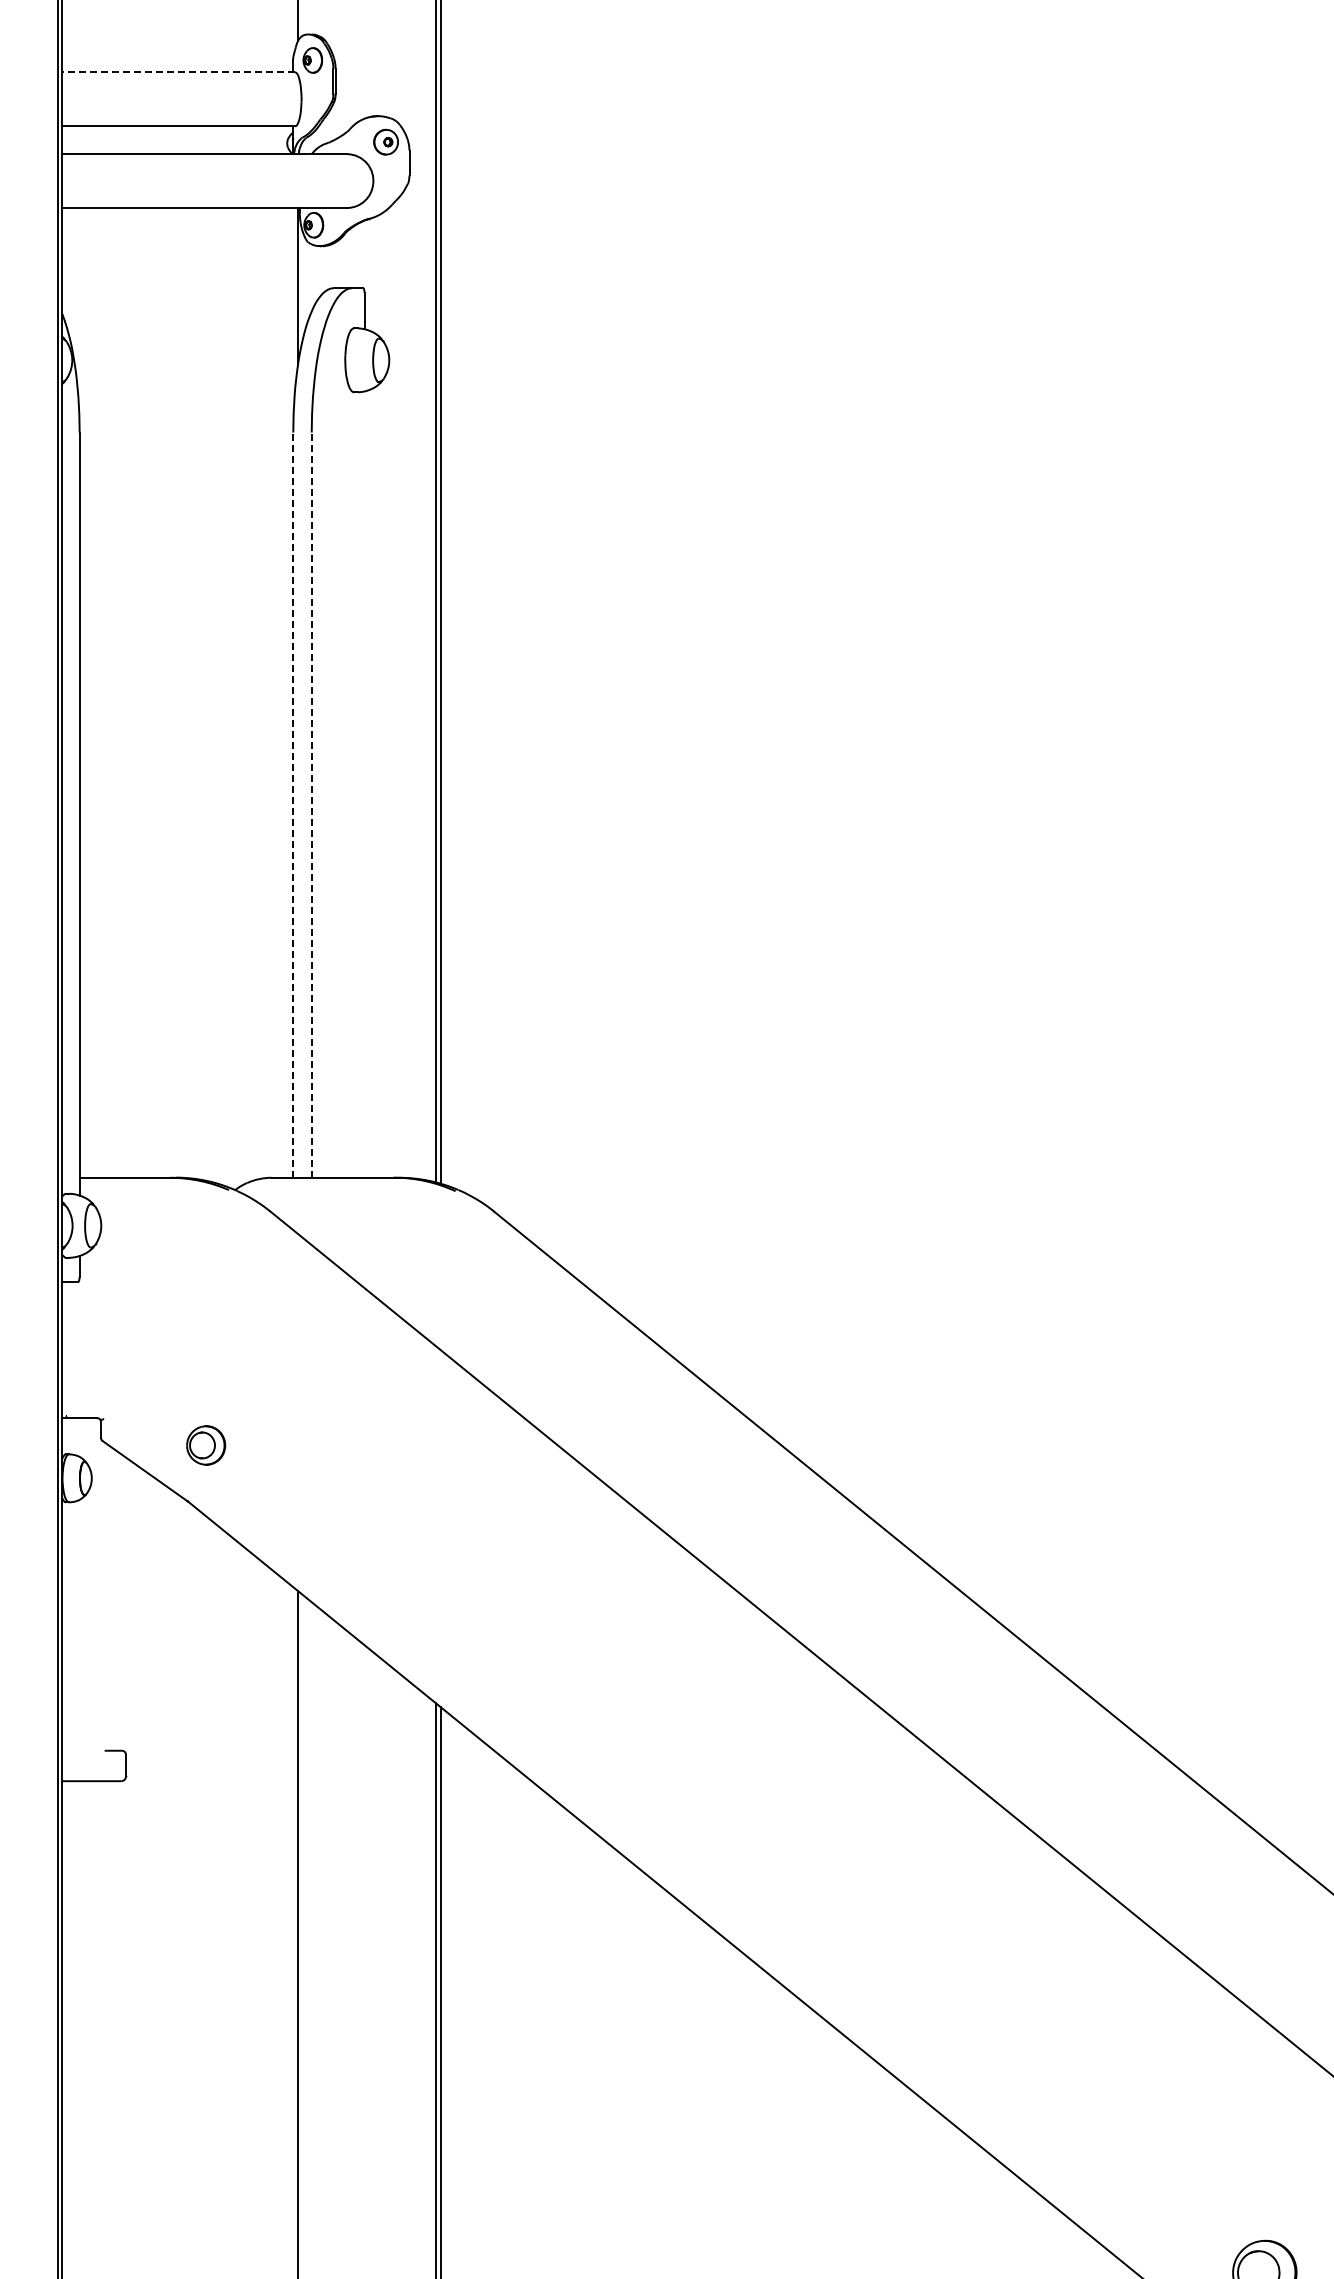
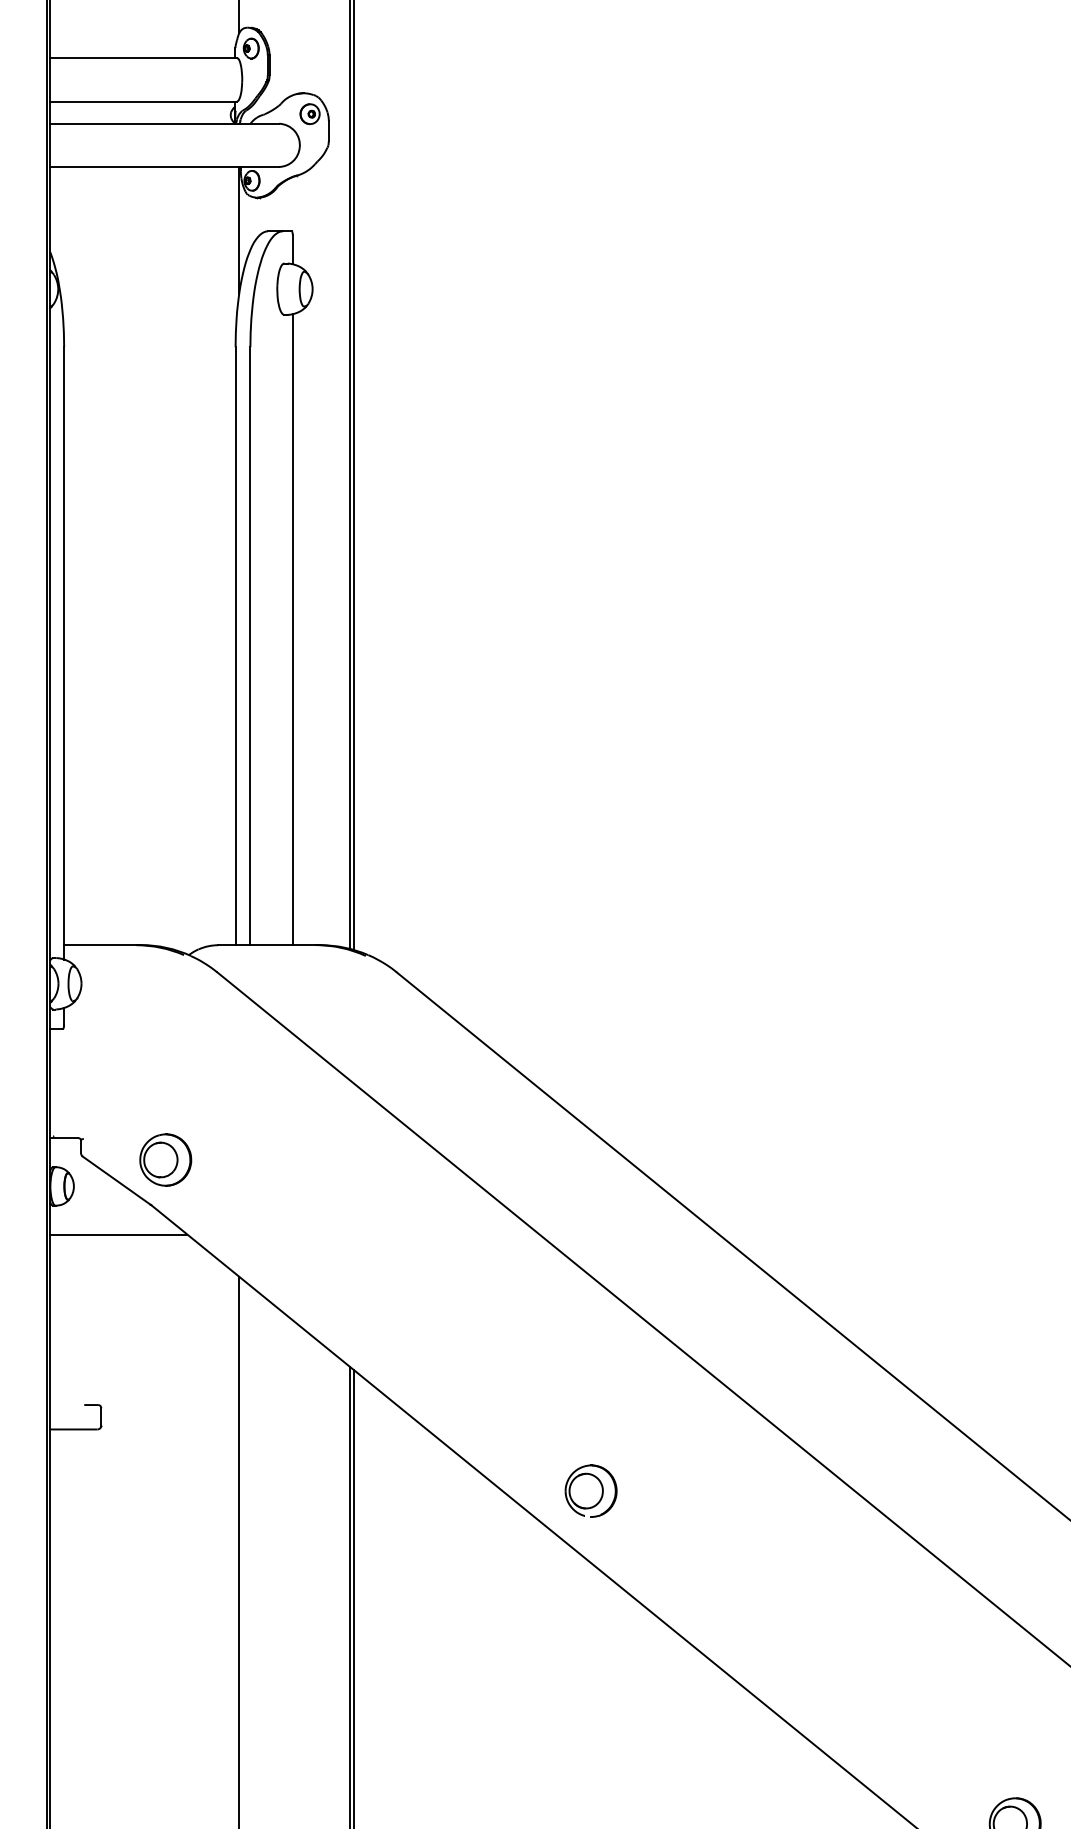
line: (178, 72) -> (143, 58), dashed -> solid
line: (364, 784) -> (292, 629), added
line: (293, 805) -> (235, 646), dashed -> solid
line: (311, 805) -> (250, 646), dashed -> solid
part: (205, 1445) -> (165, 1160), size x1.67
line: (147, 1538) -> (118, 1234), added
part: (736, 1857) -> (591, 1490), added

